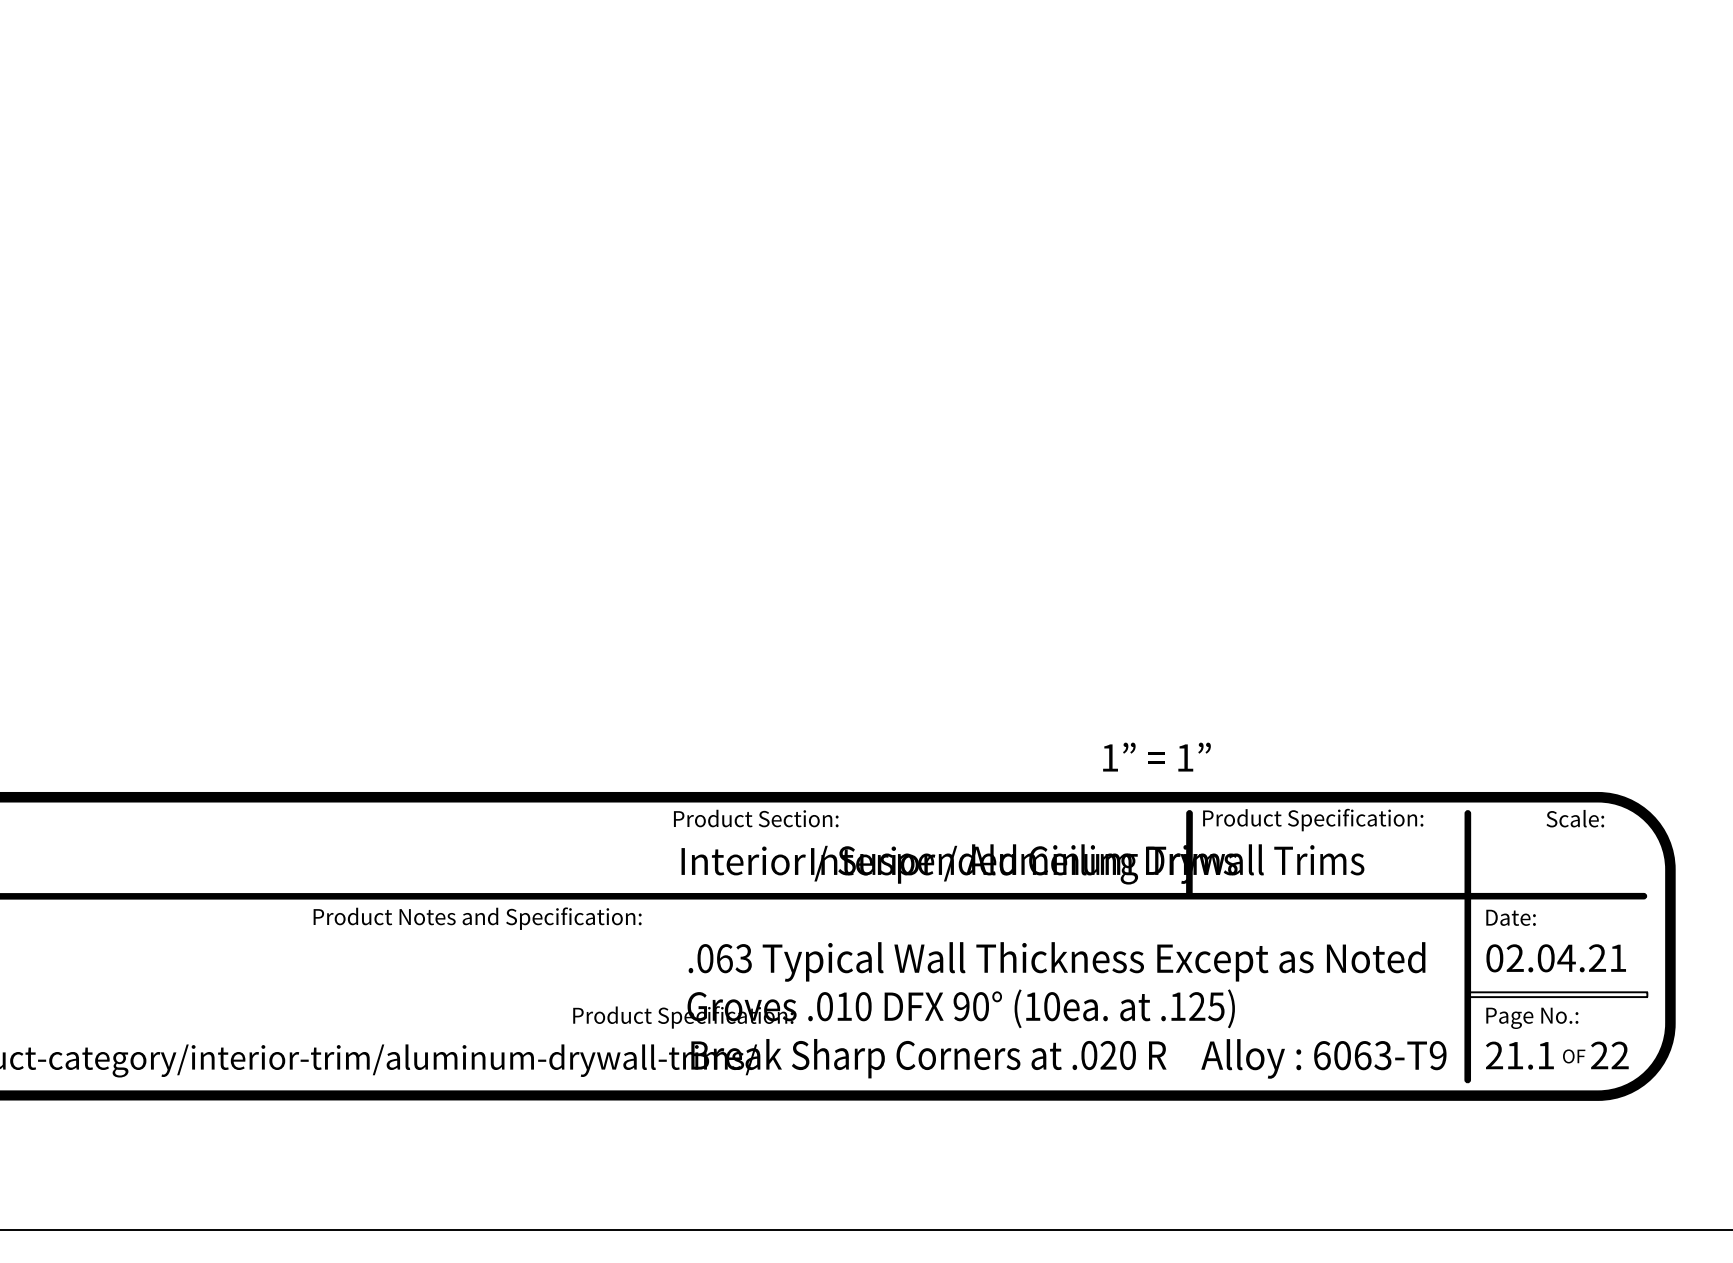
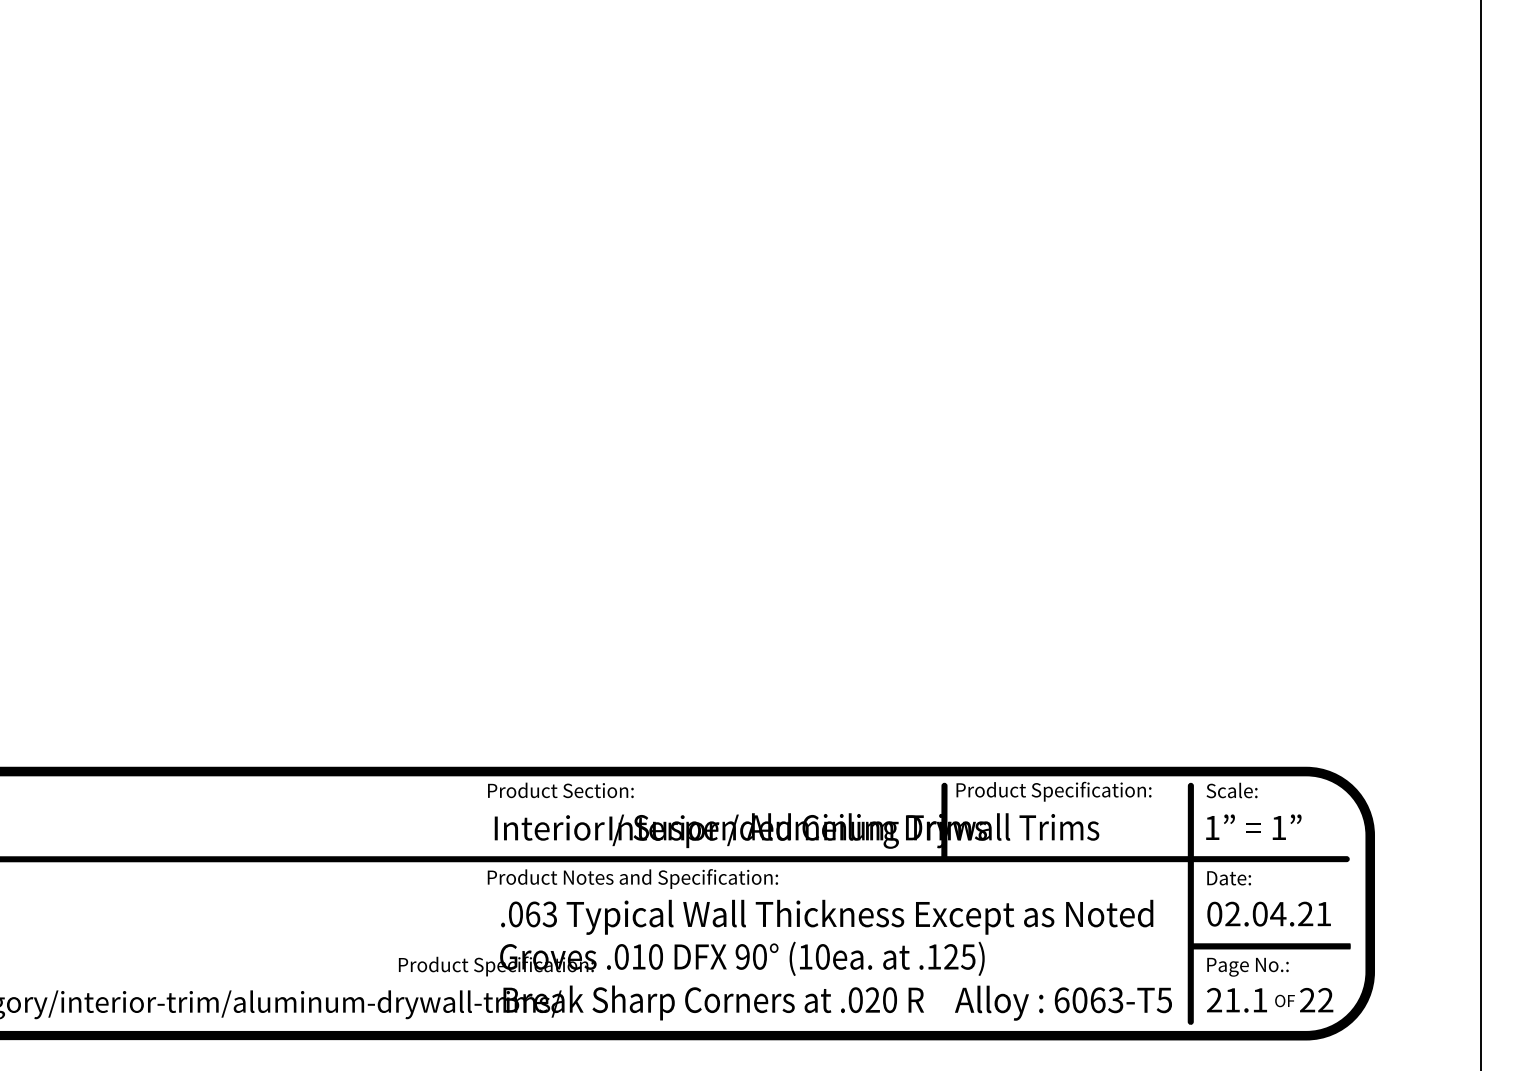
text: (1156, 756) -> (1253, 826), moved
text: (1575, 818) -> (1232, 790), moved
text: (477, 918) -> (632, 878), moved
fill: (1557, 994) -> (1270, 946), added
text: (1437, 1055) -> (1164, 1000), 6063-T9 -> 6063-T5

